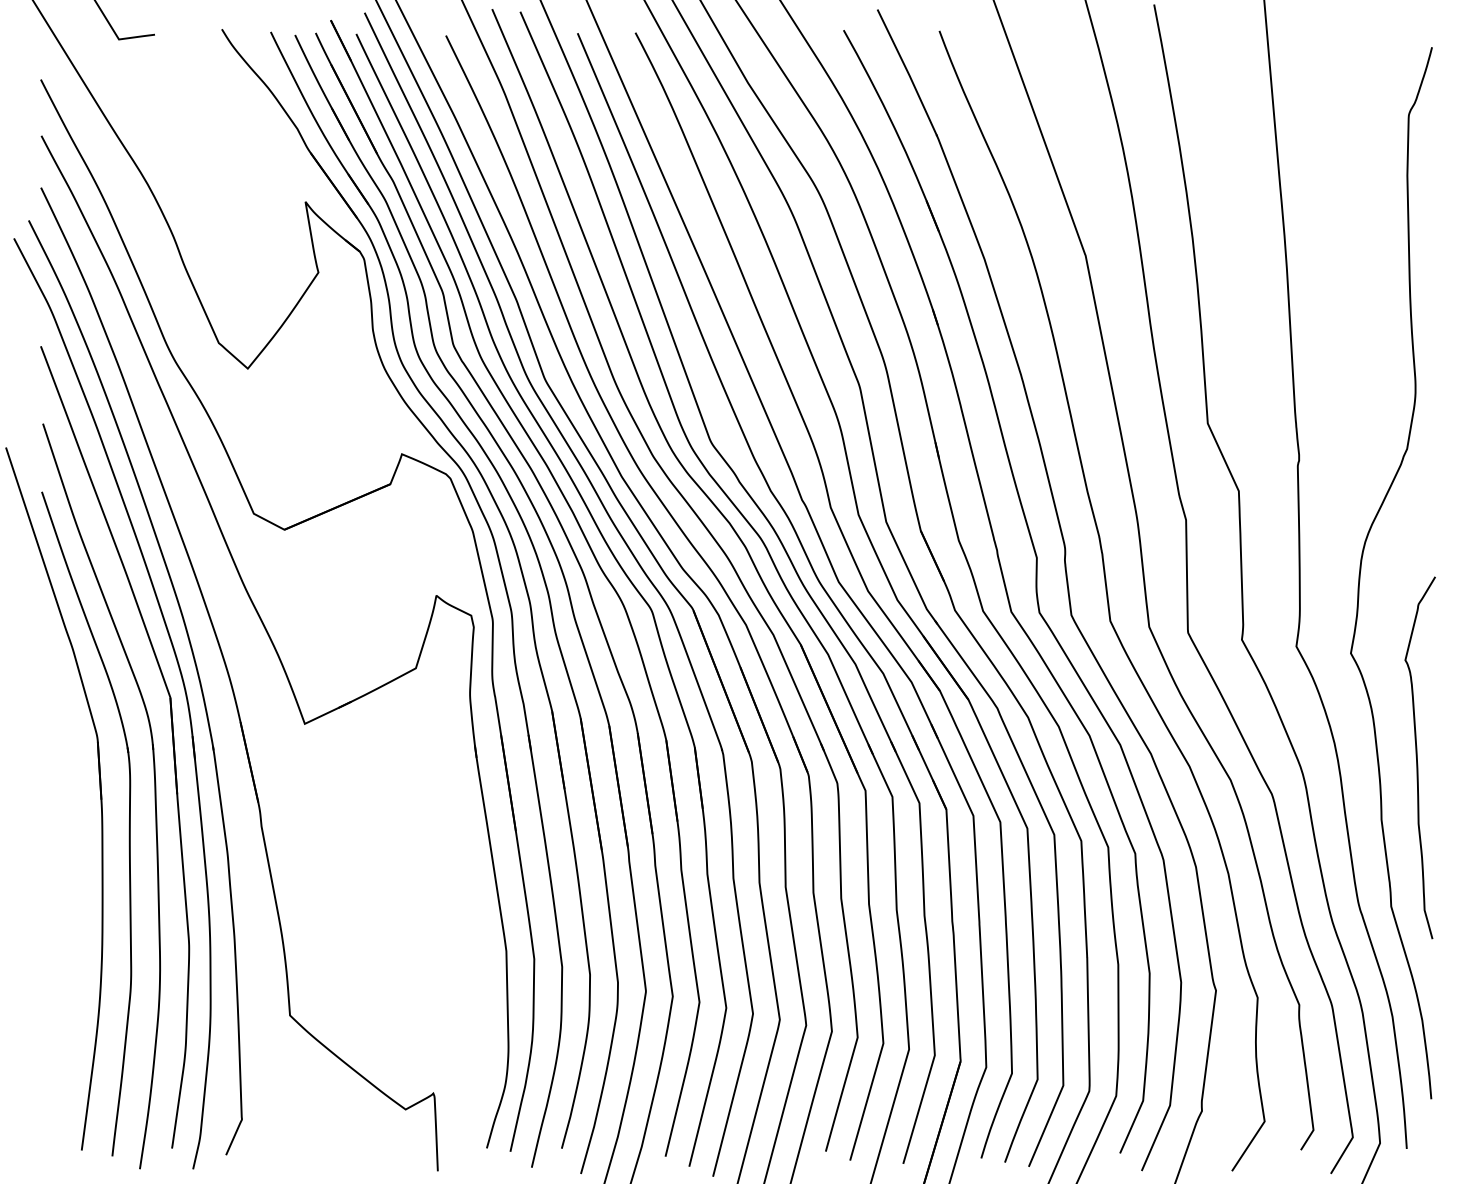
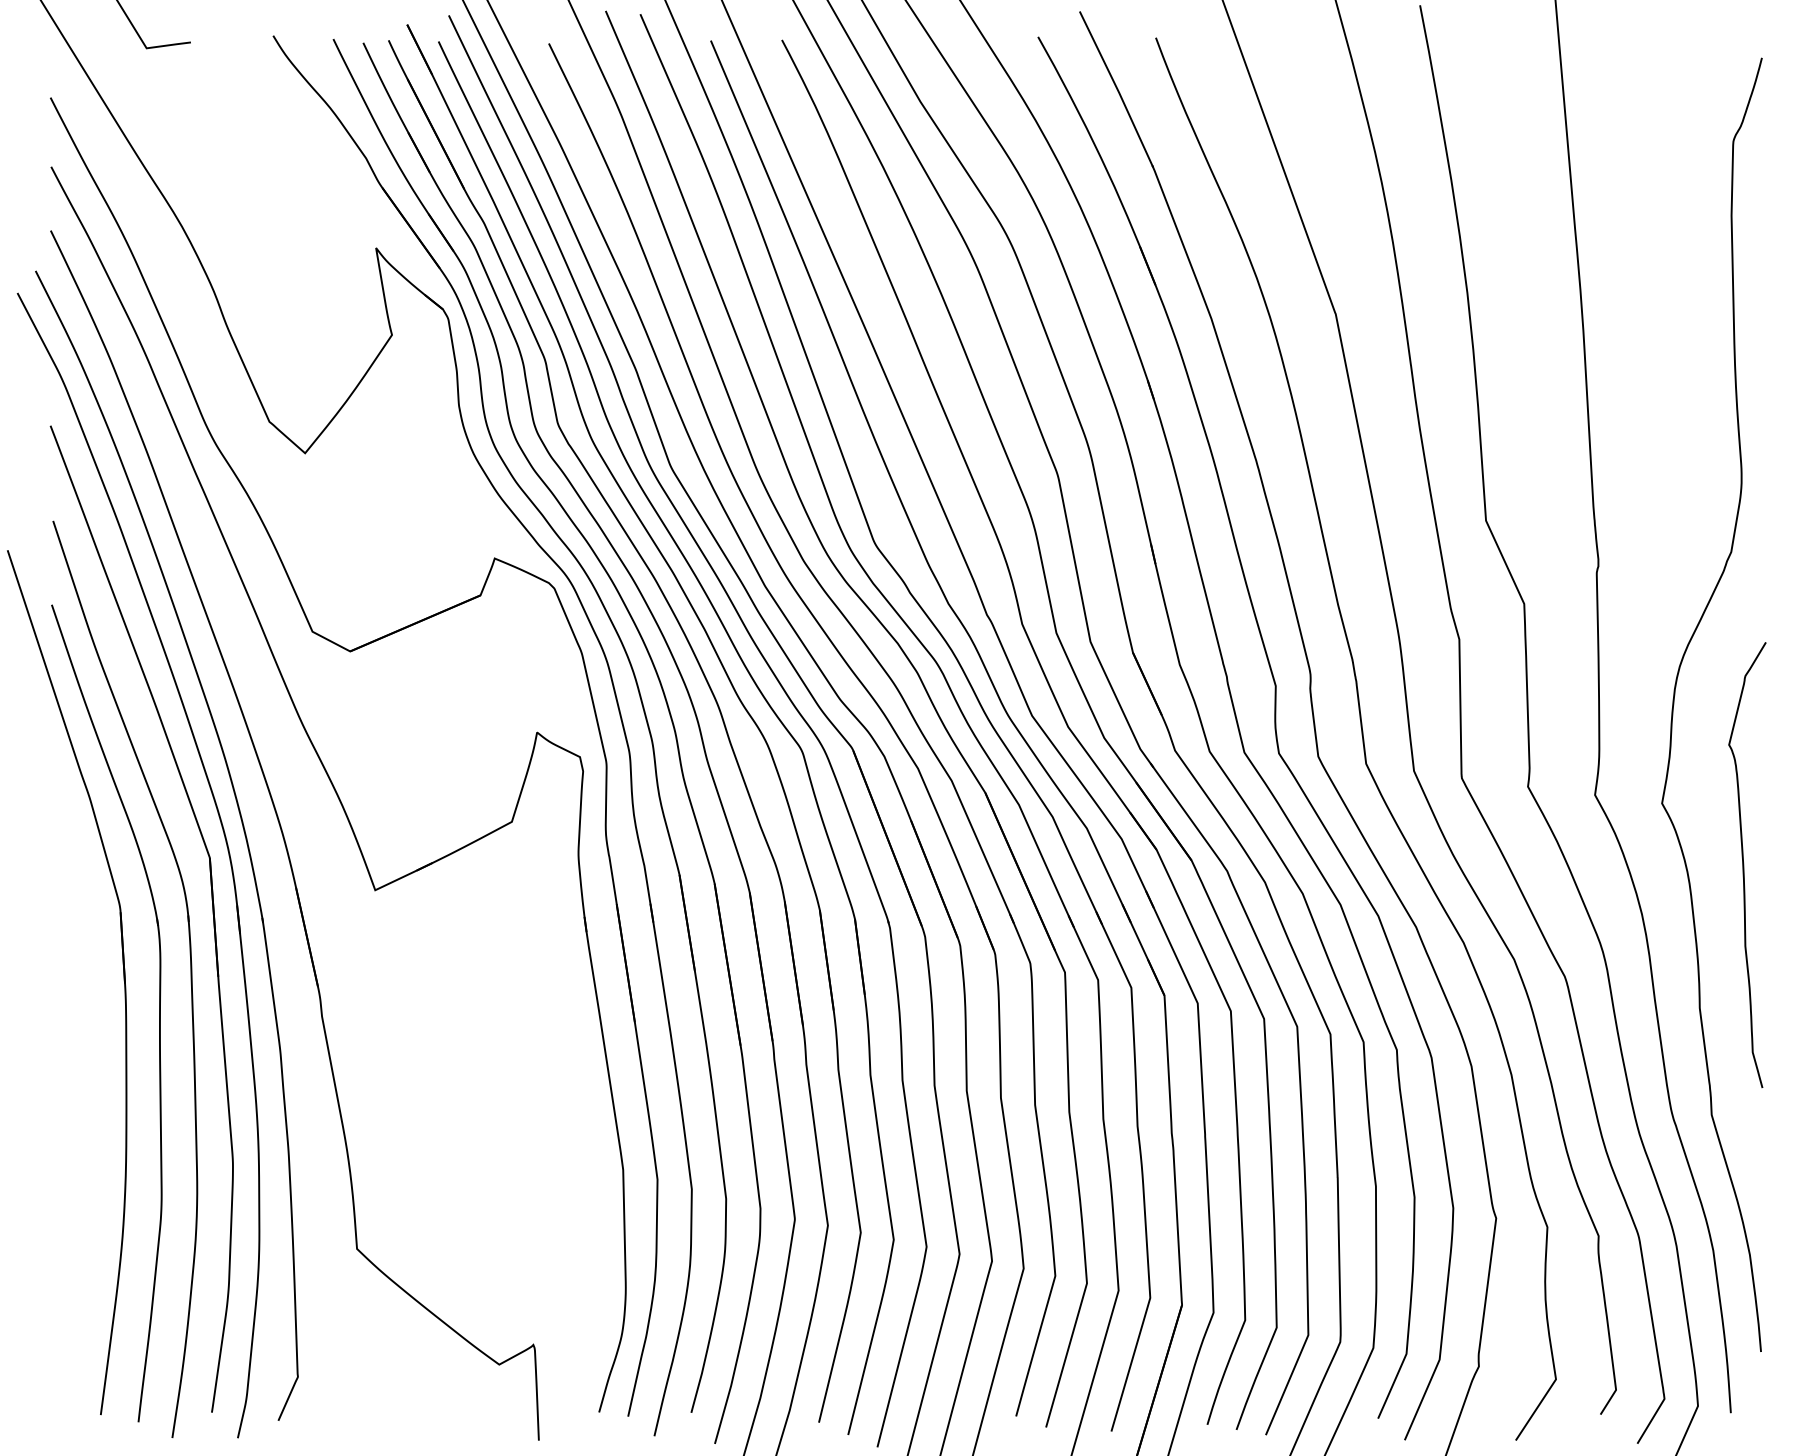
curve: (1417, 758) -> (1744, 865), moved

